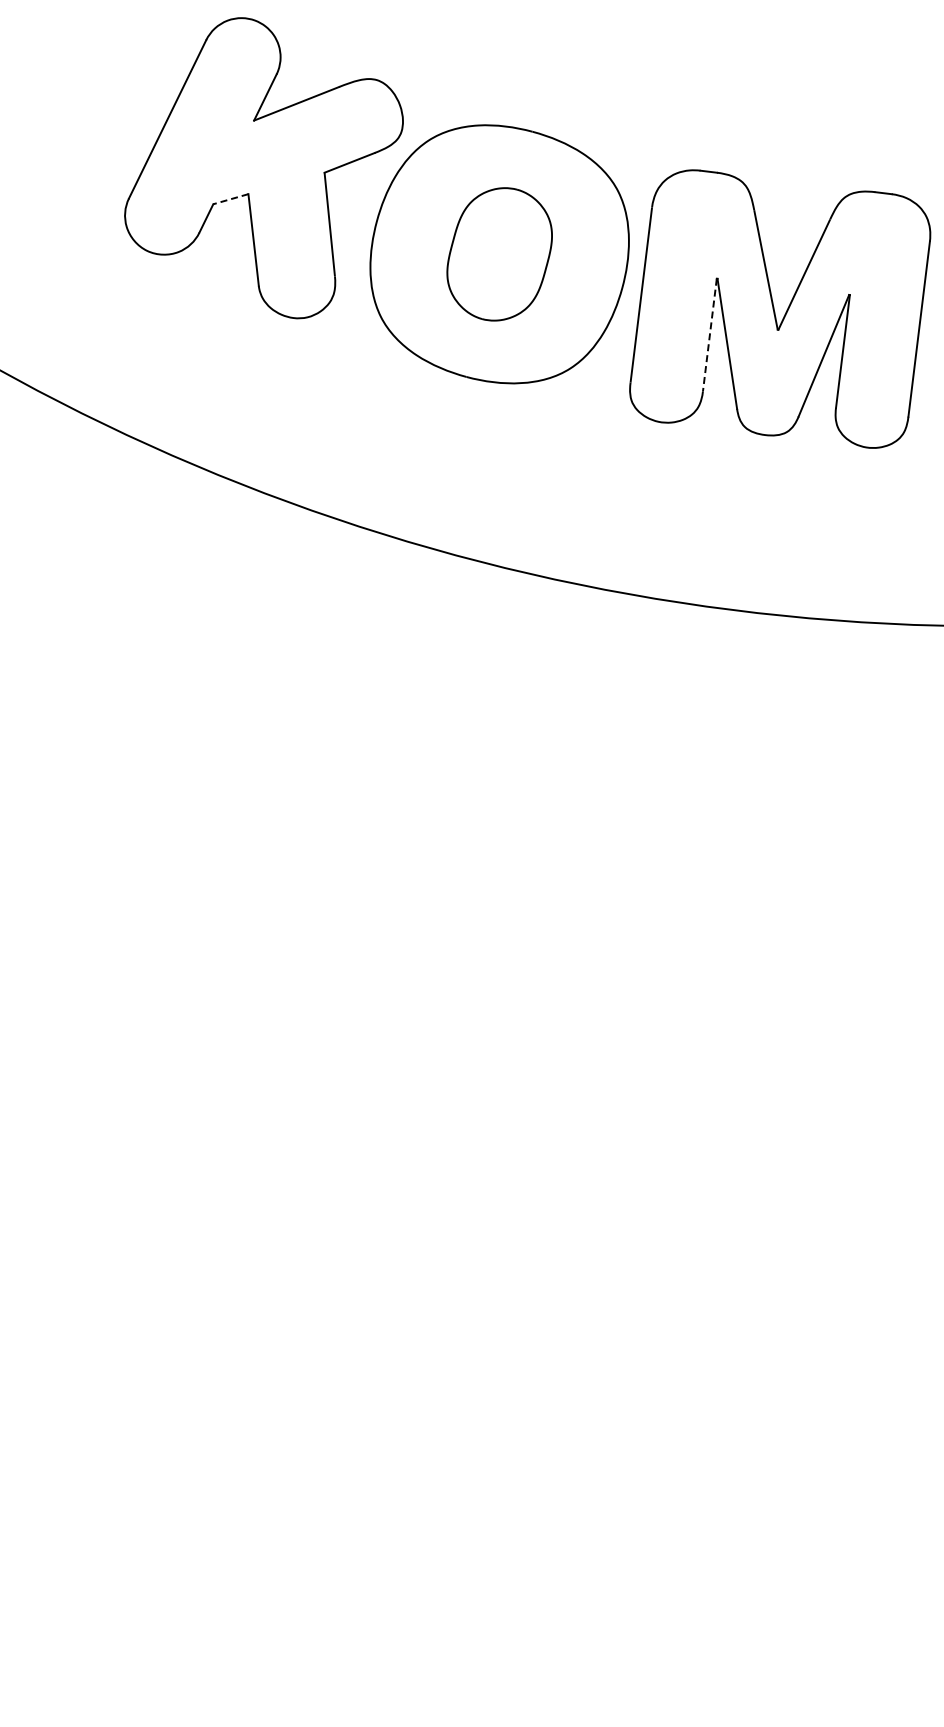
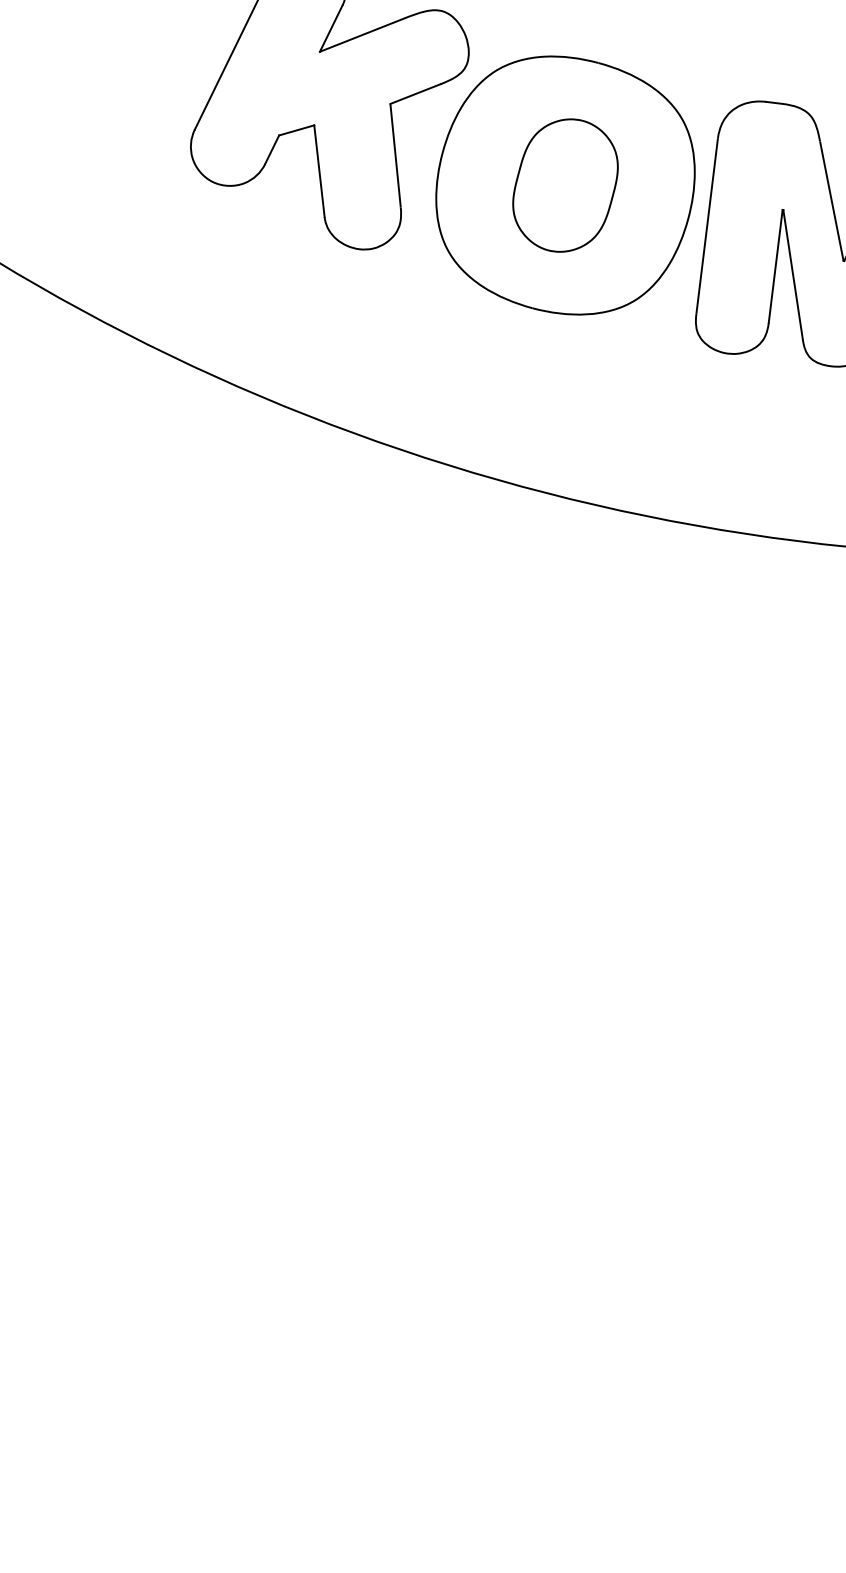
line: (230, 199) -> (296, 130), dashed -> solid
line: (709, 335) -> (775, 266), dashed -> solid

